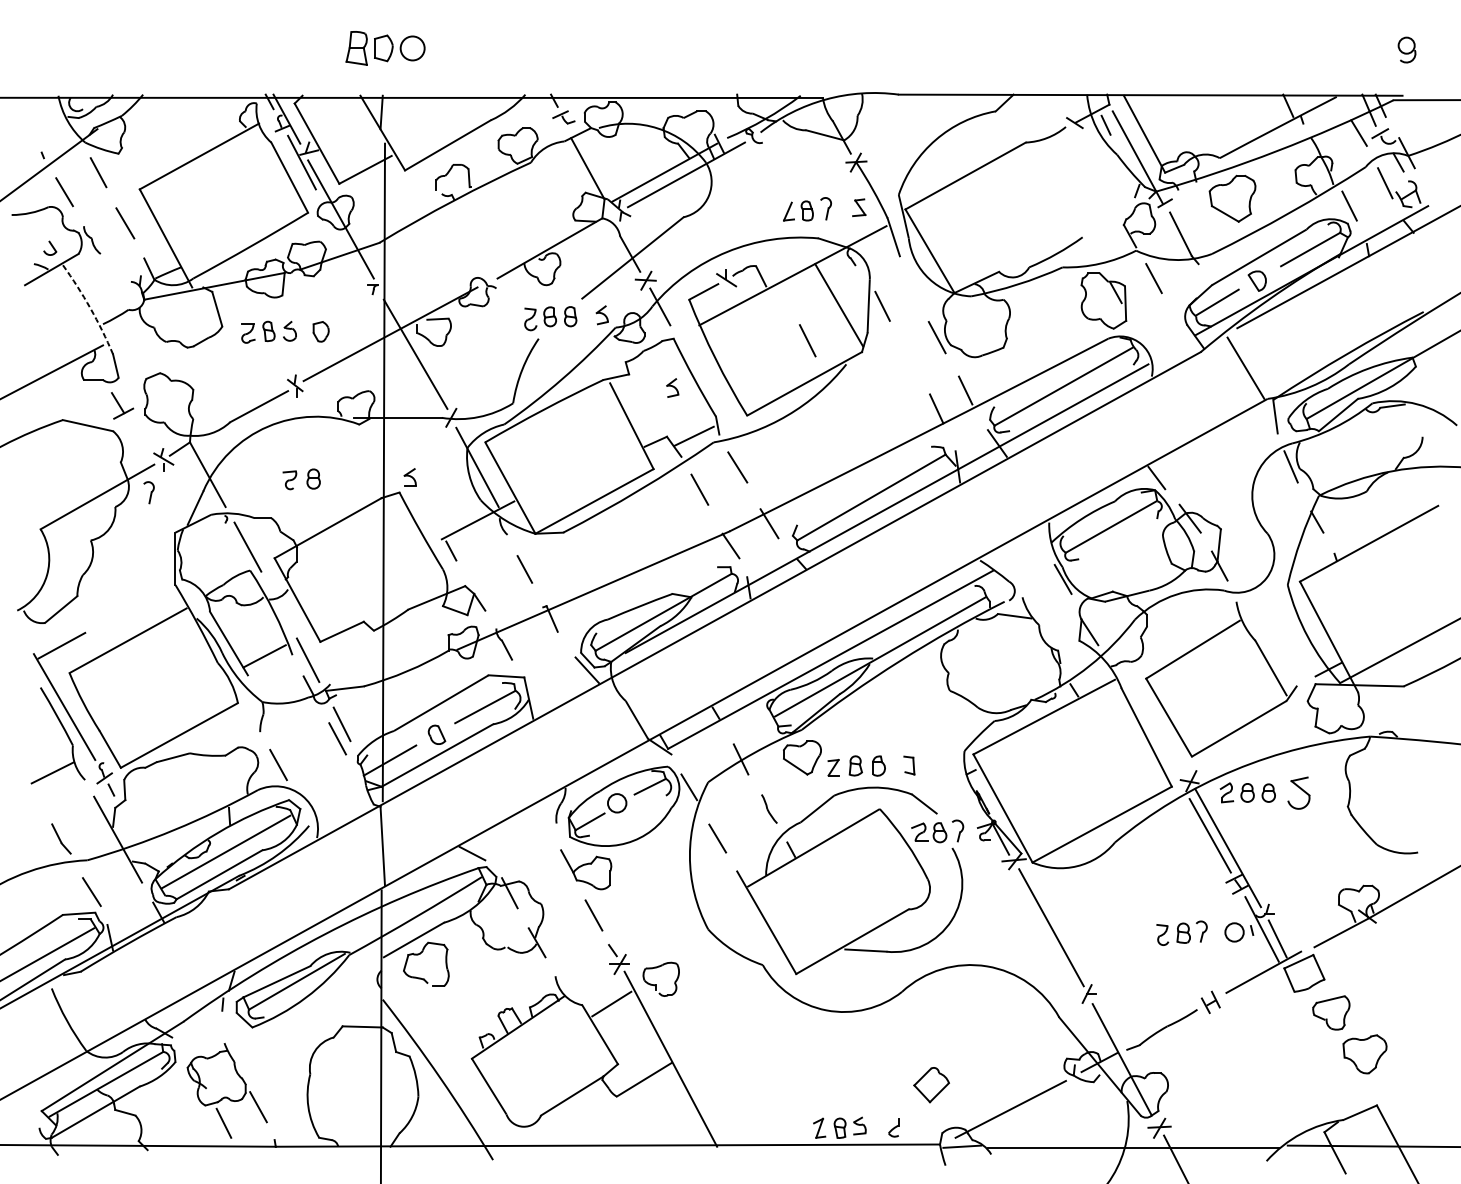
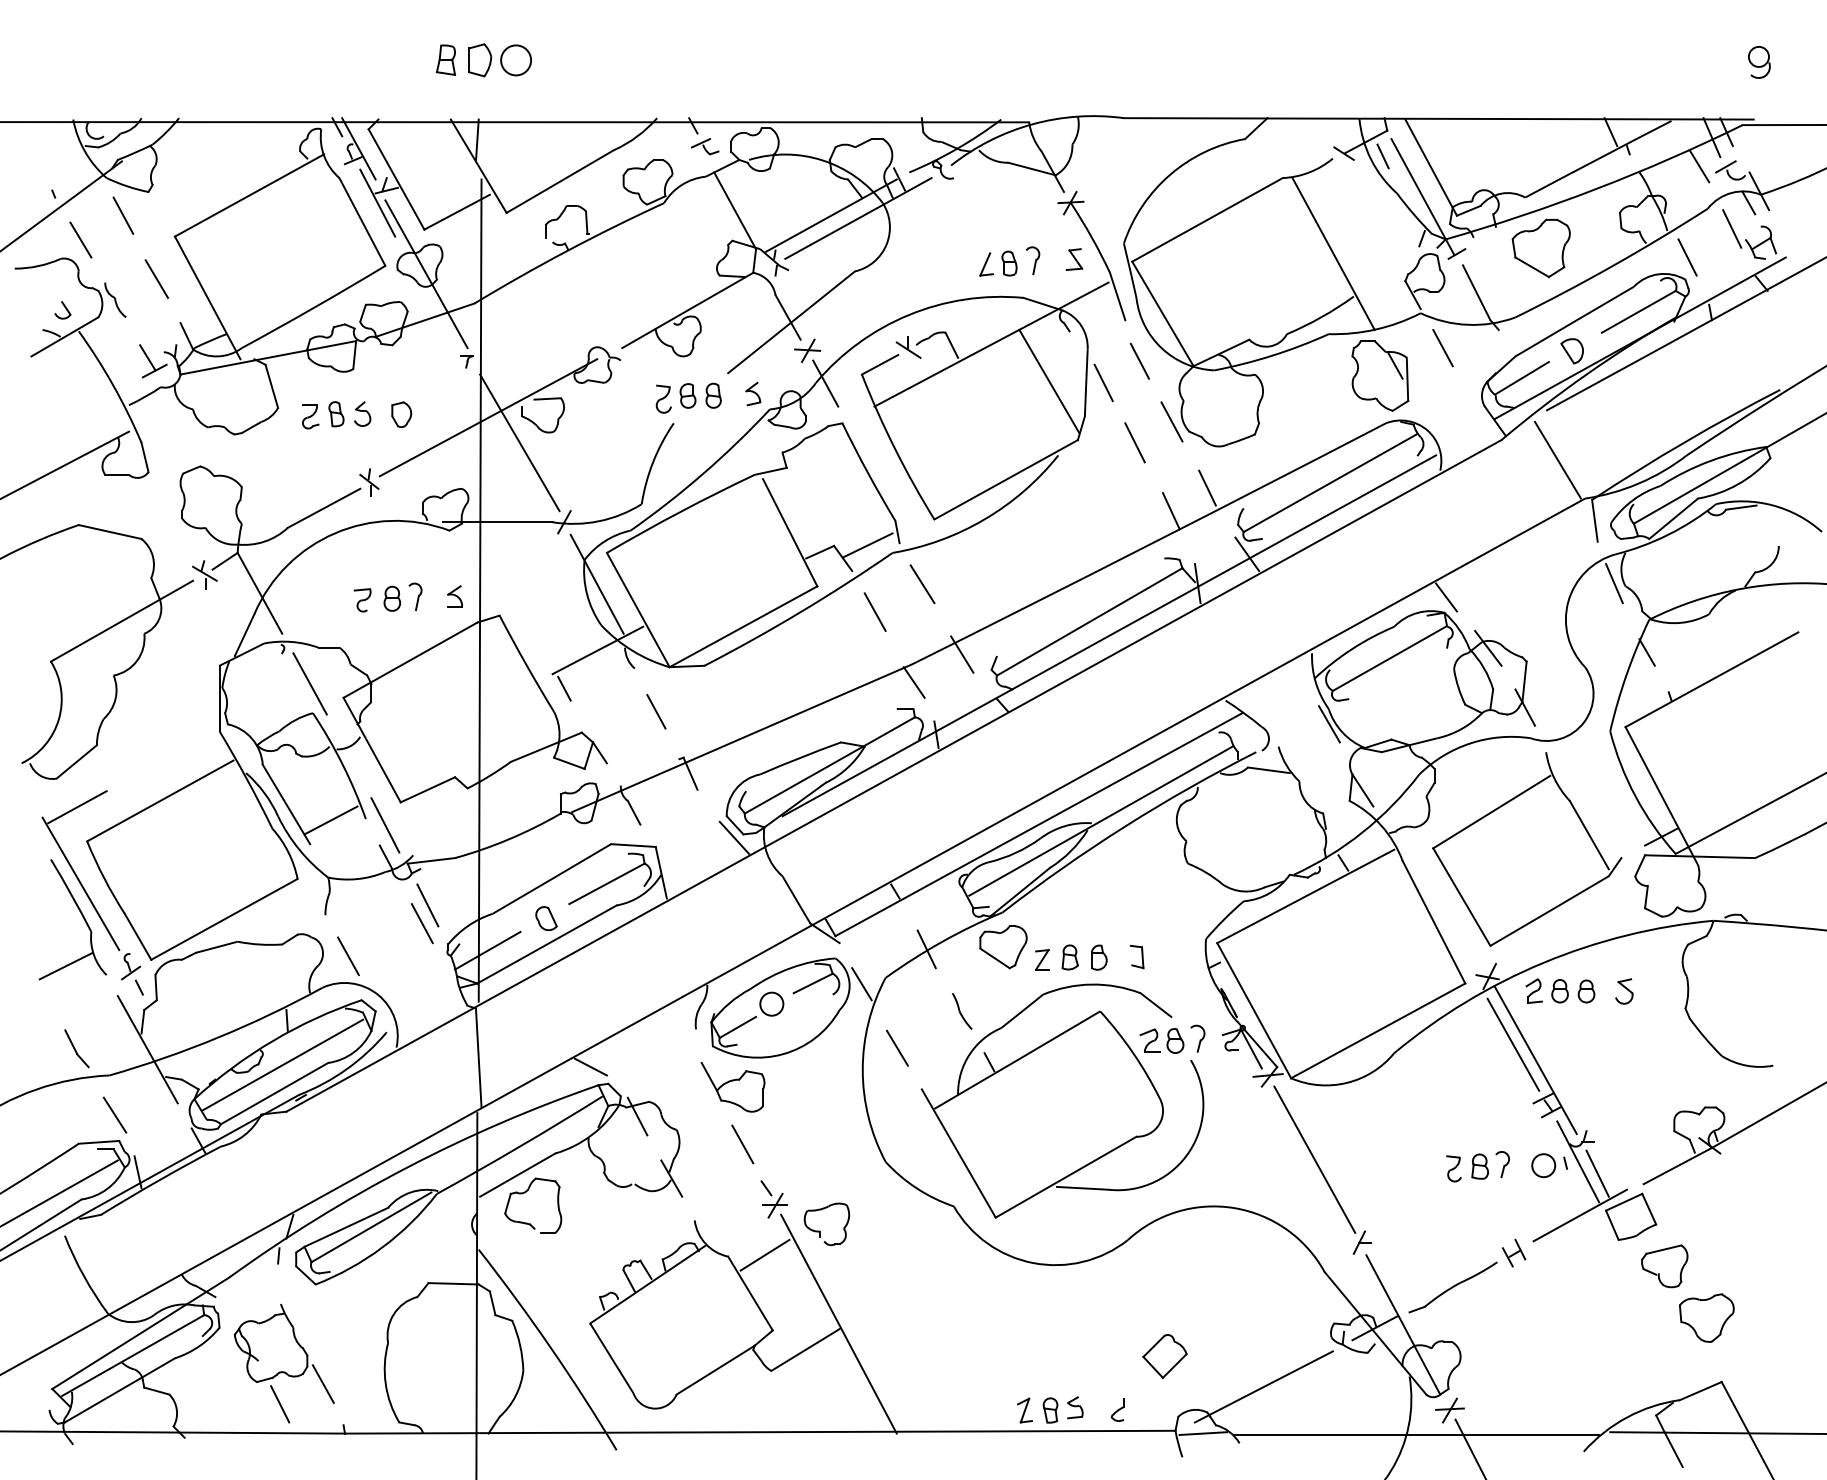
part: (356, 47) -> (445, 59), size x0.71
line: (1066, 202) -> (1333, 253), added
line: (911, 288) -> (1139, 360), added
arc: (90, 308) -> (113, 385), dashed -> solid
line: (807, 340) -> (1134, 442), moved
part: (672, 387) -> (841, 484), removed
part: (122, 406) -> (153, 361), moved
part: (409, 477) -> (454, 596), moved
part: (149, 492) -> (415, 596), moved
part: (1299, 793) -> (1624, 991), size x0.62

